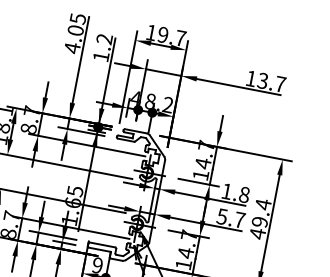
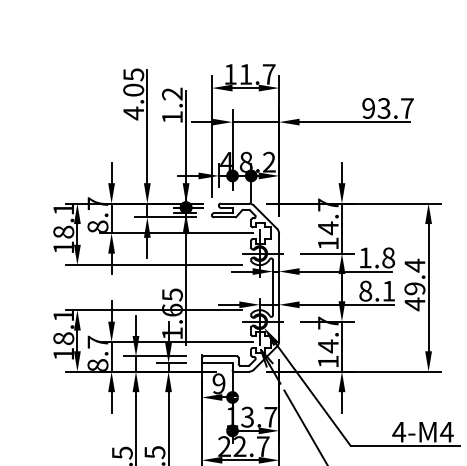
text: (162, 34) -> (245, 74), 19.7 -> 11.7
text: (251, 78) -> (368, 108), 13.7 -> 93.7
text: (231, 217) -> (377, 290), 5.7 -> 8.1

